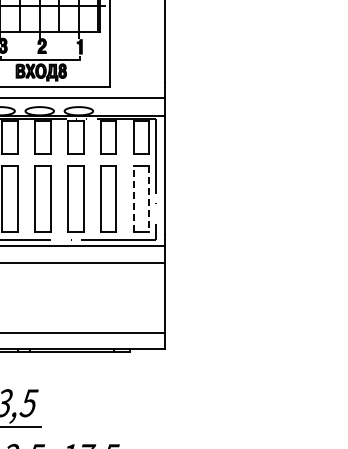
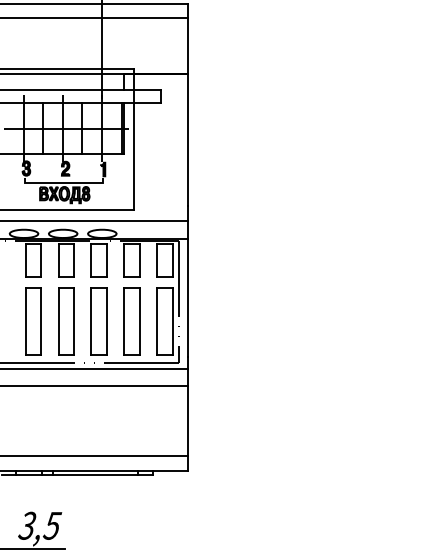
line: (134, 198) -> (157, 321), dashed -> solid
line: (149, 199) -> (172, 322), dashed -> solid

